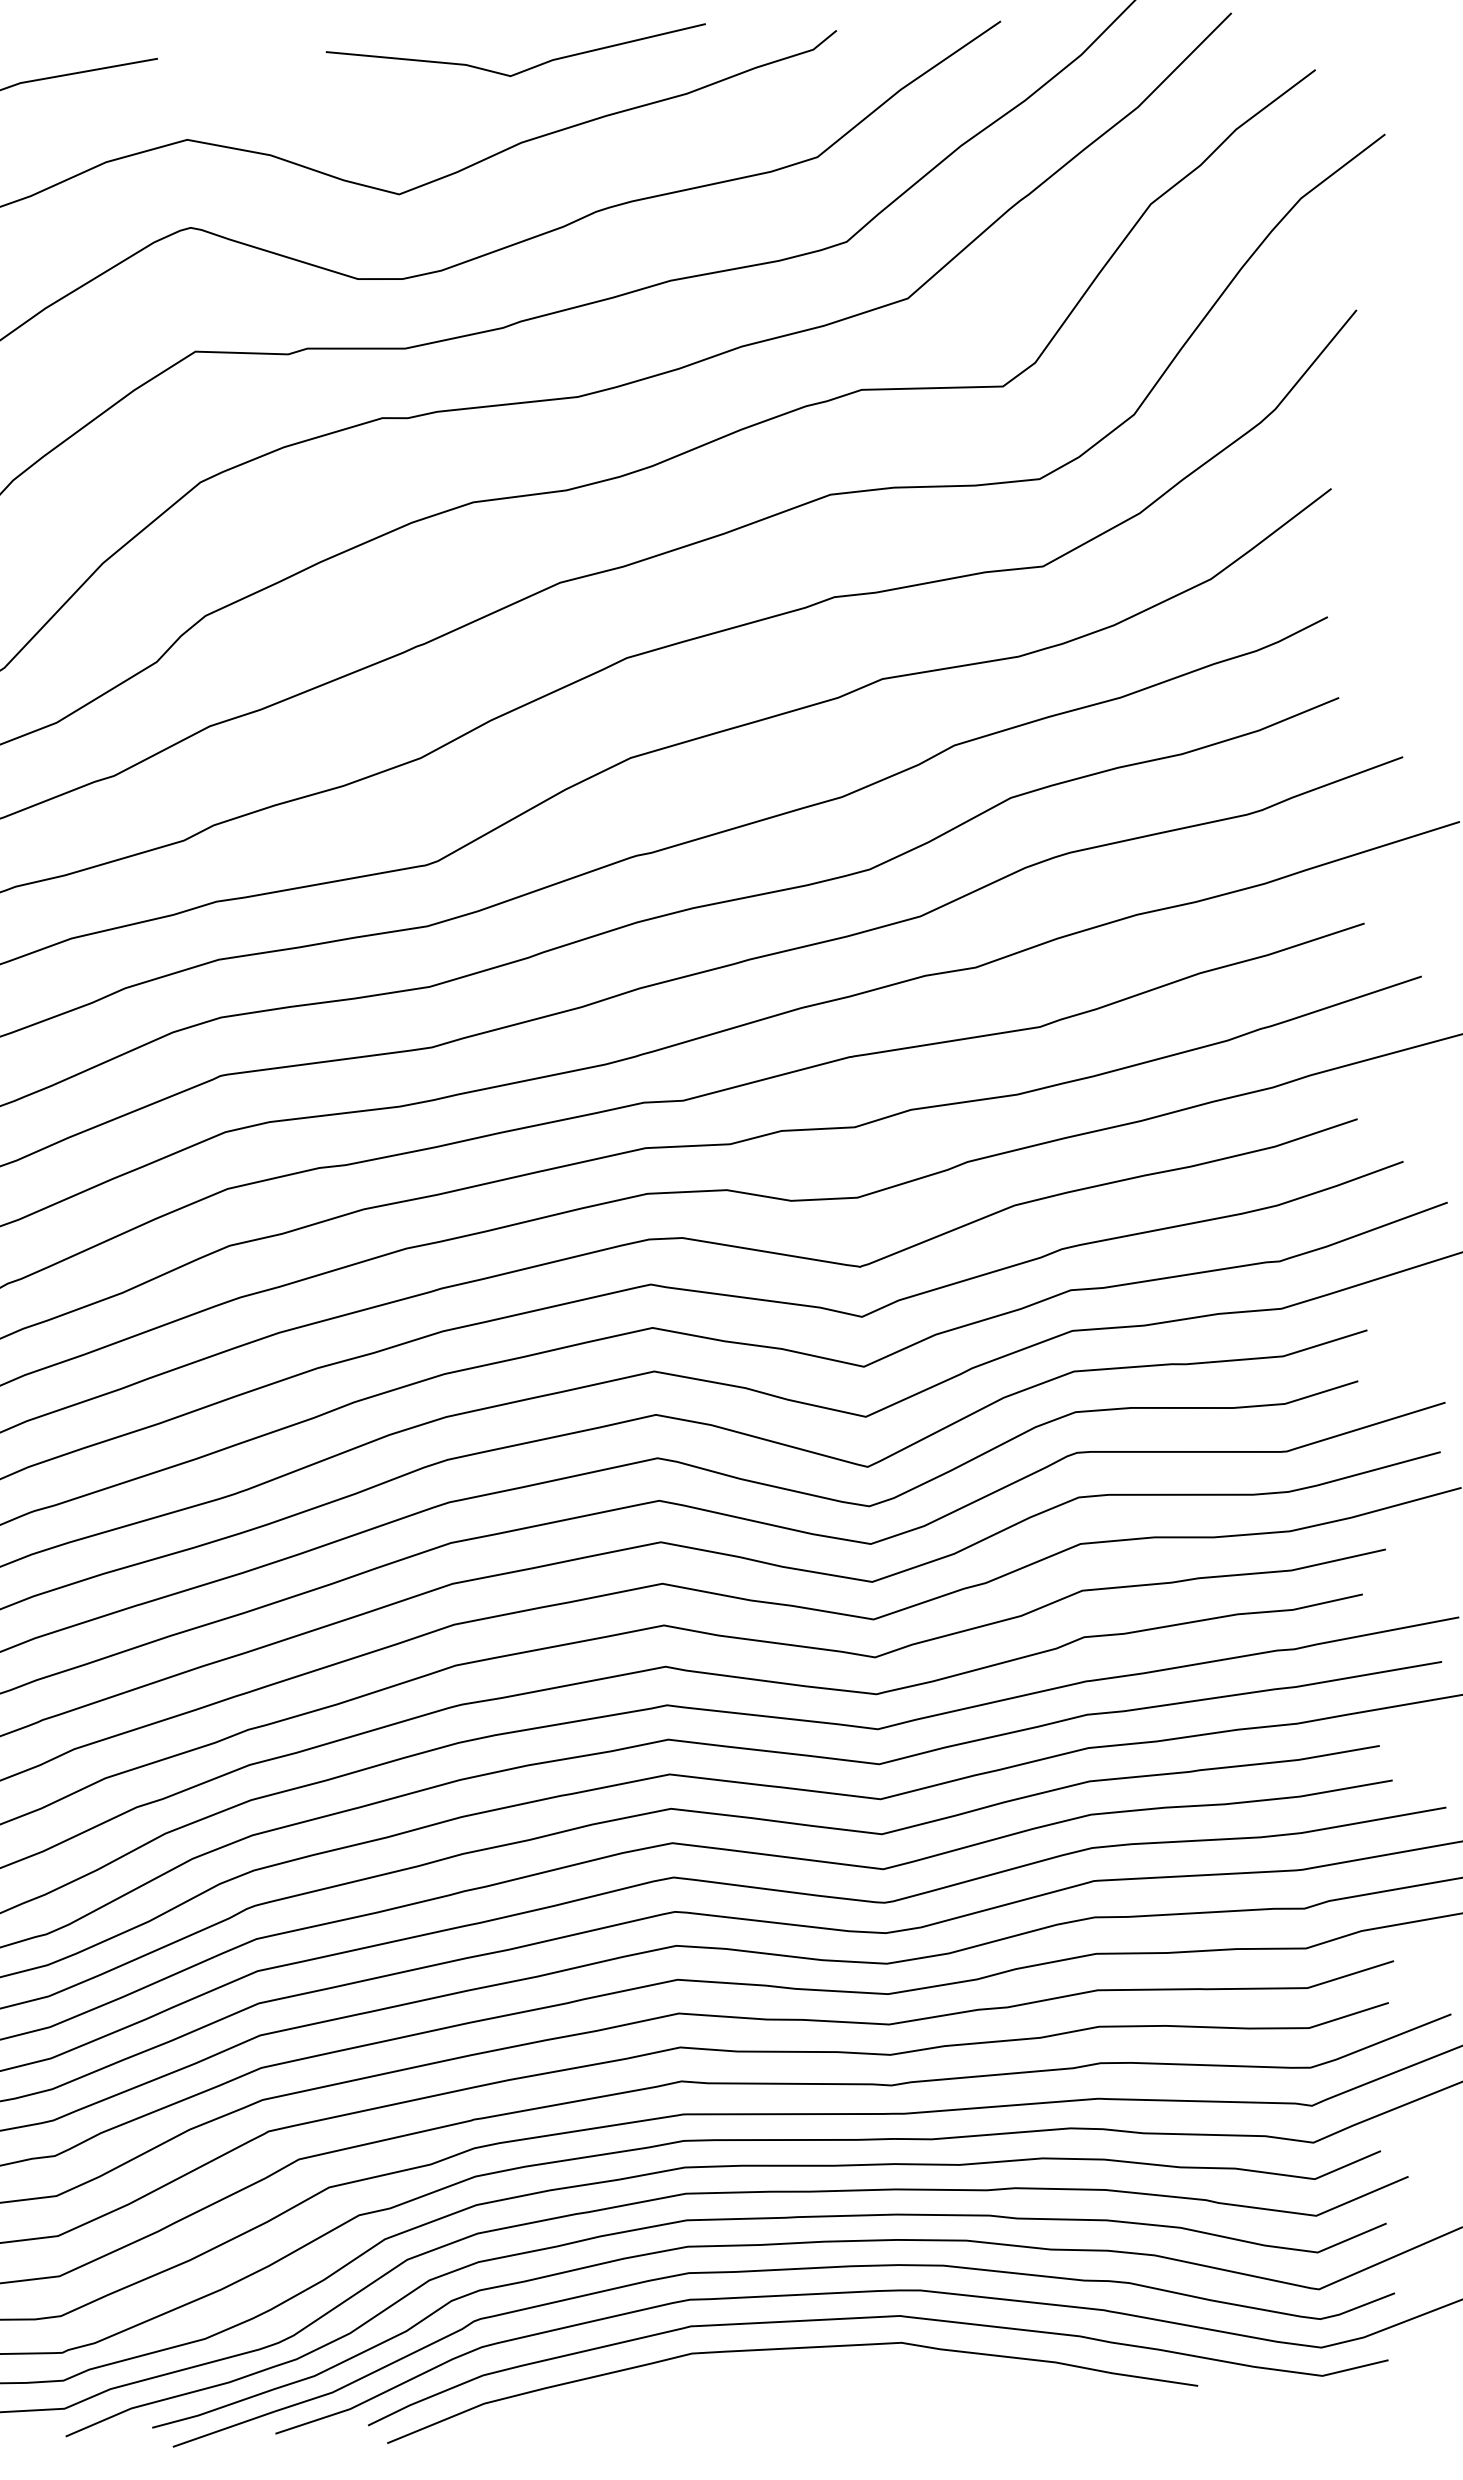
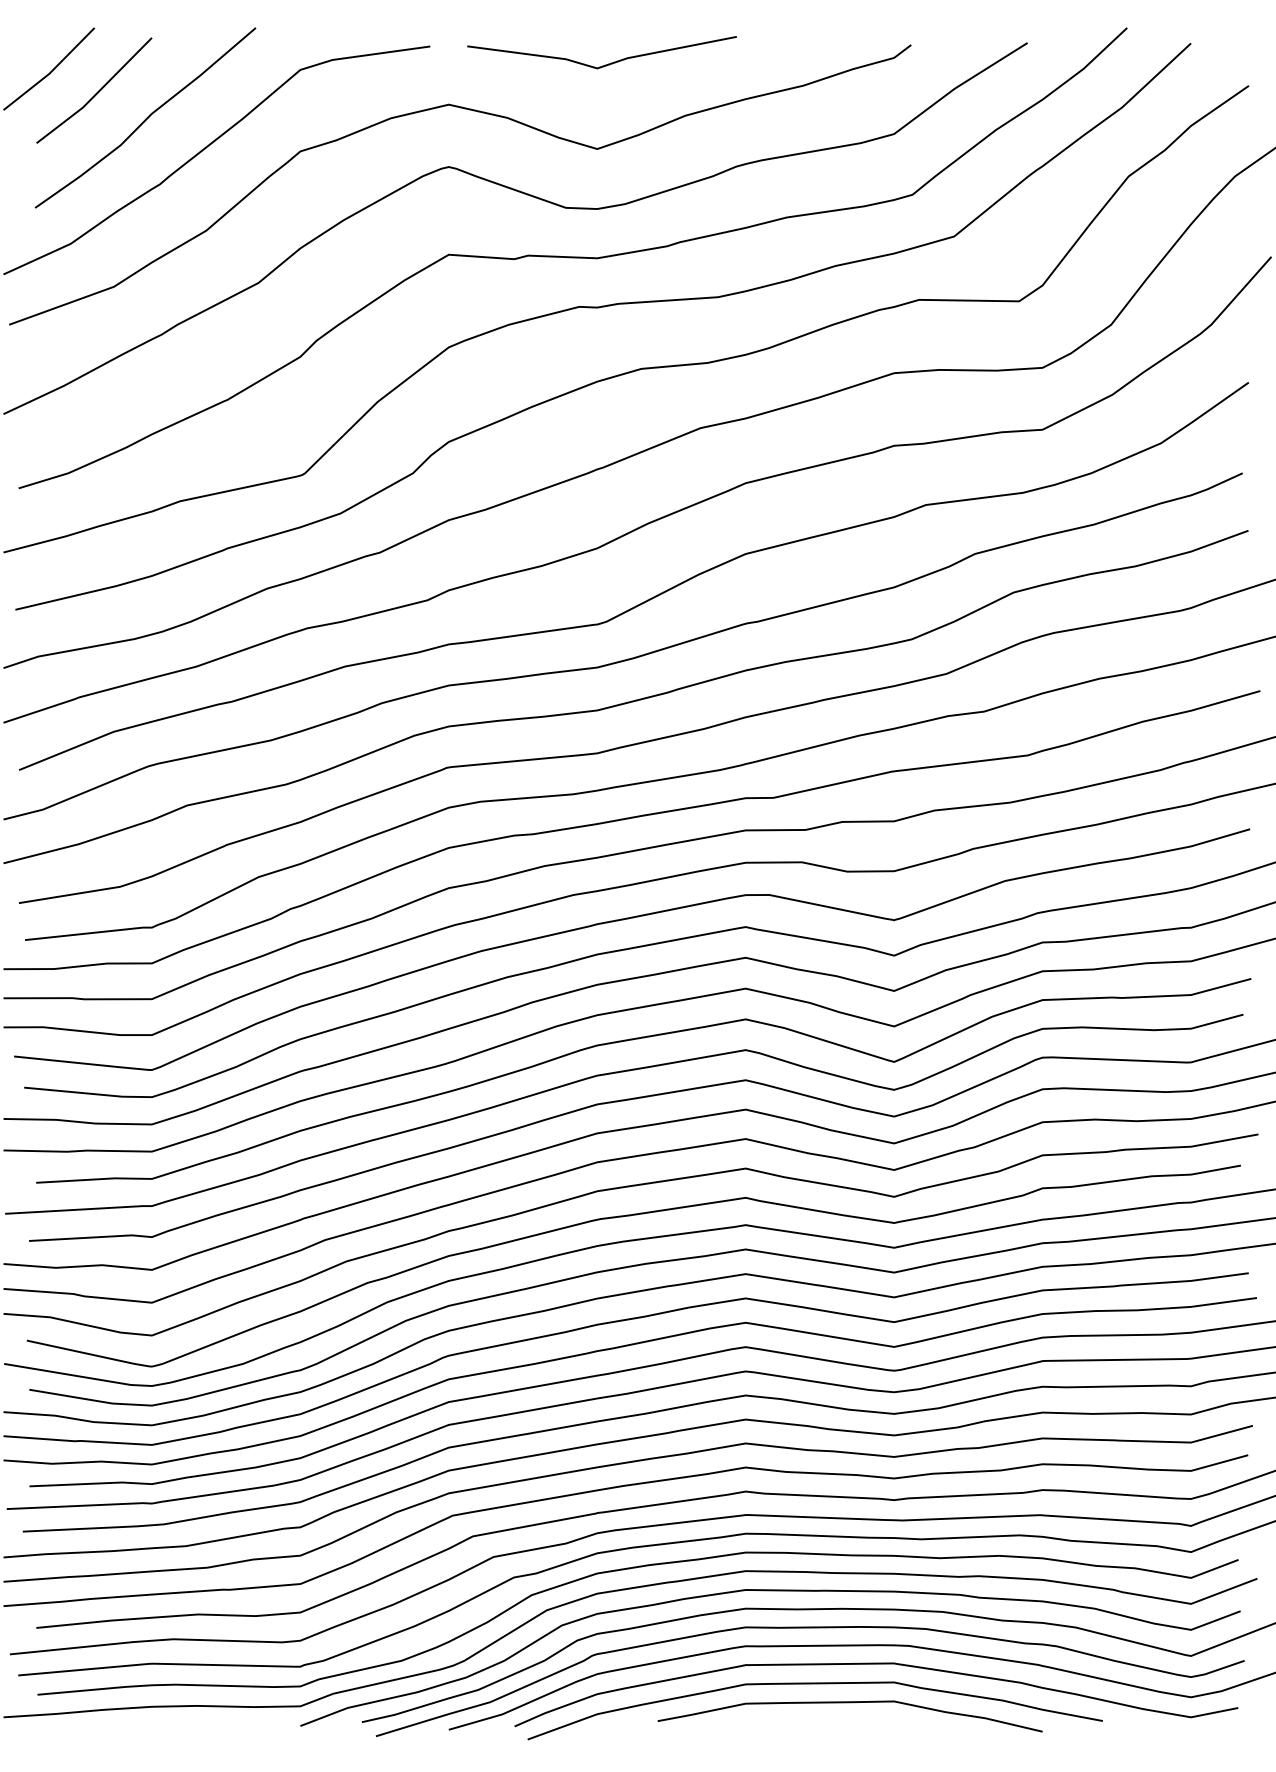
line: (521, 70) -> (605, 64), moved
curve: (839, 2374) -> (849, 1703), added

